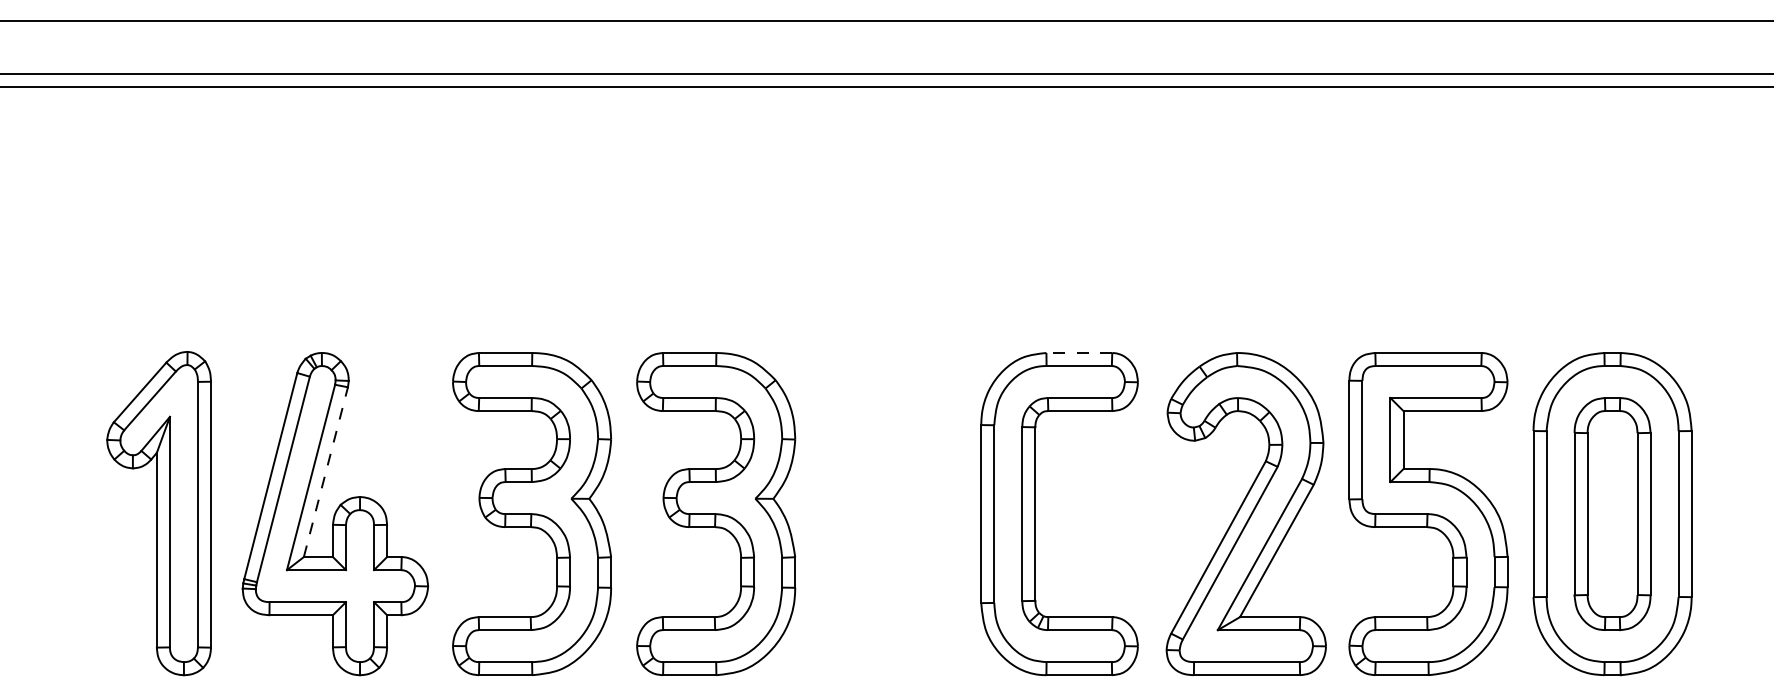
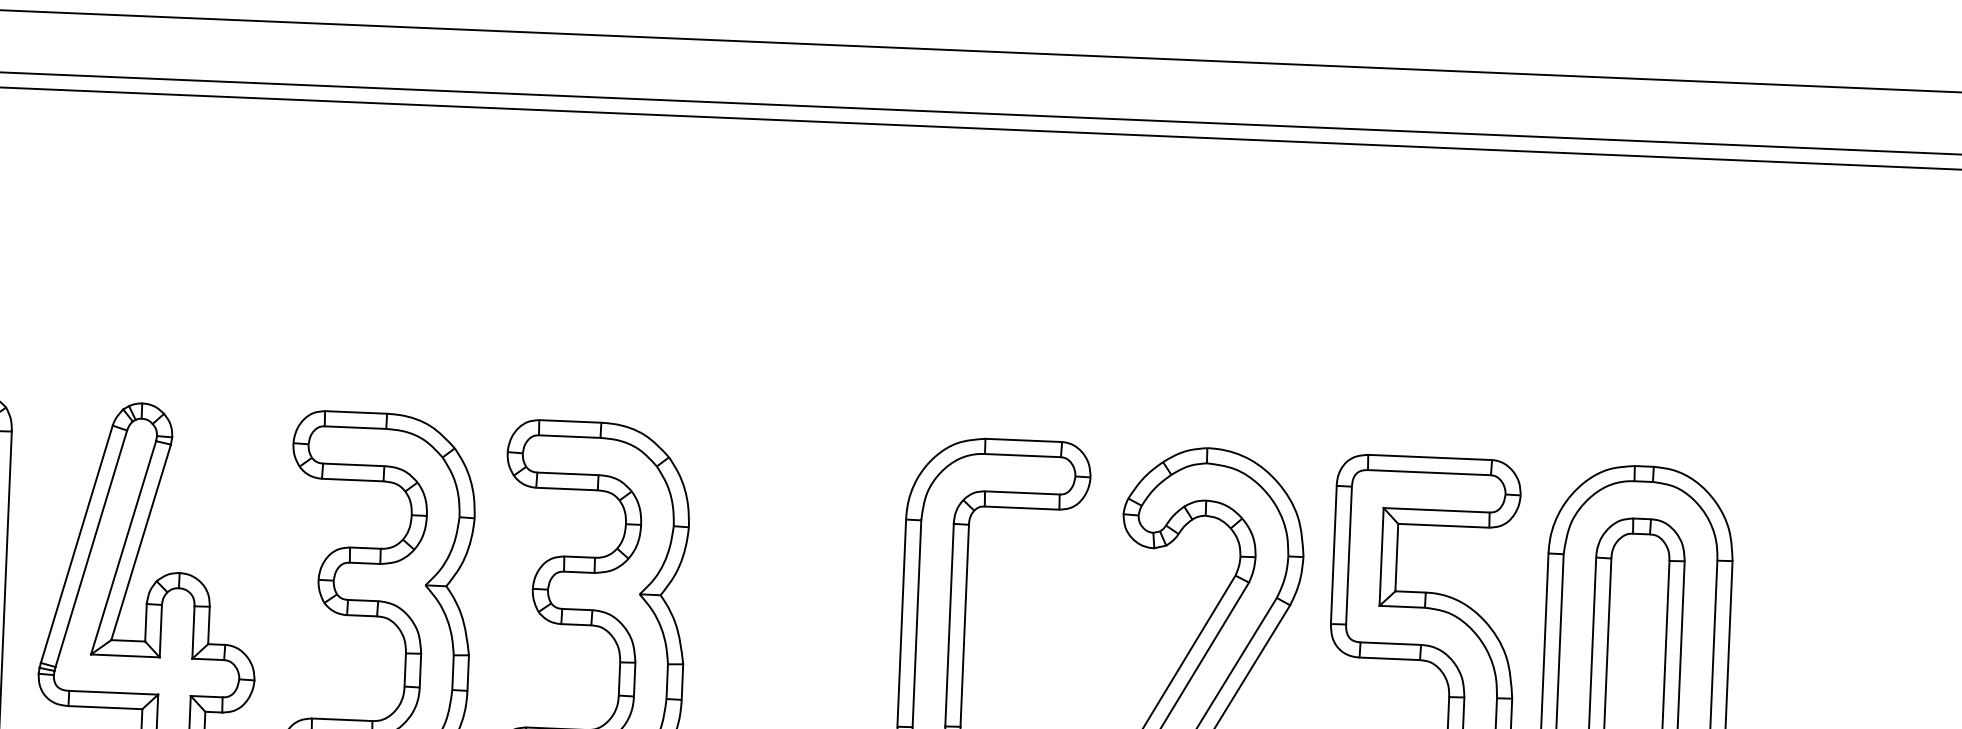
line: (1079, 352) -> (1023, 439), dashed -> solid
line: (325, 472) -> (140, 542), dashed -> solid

